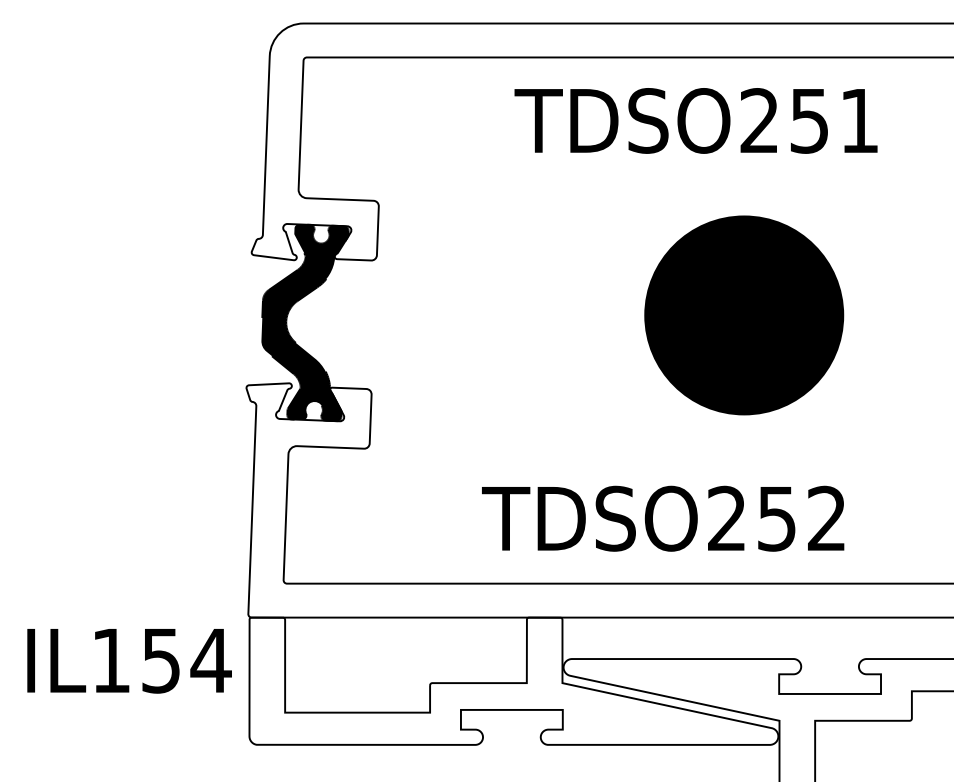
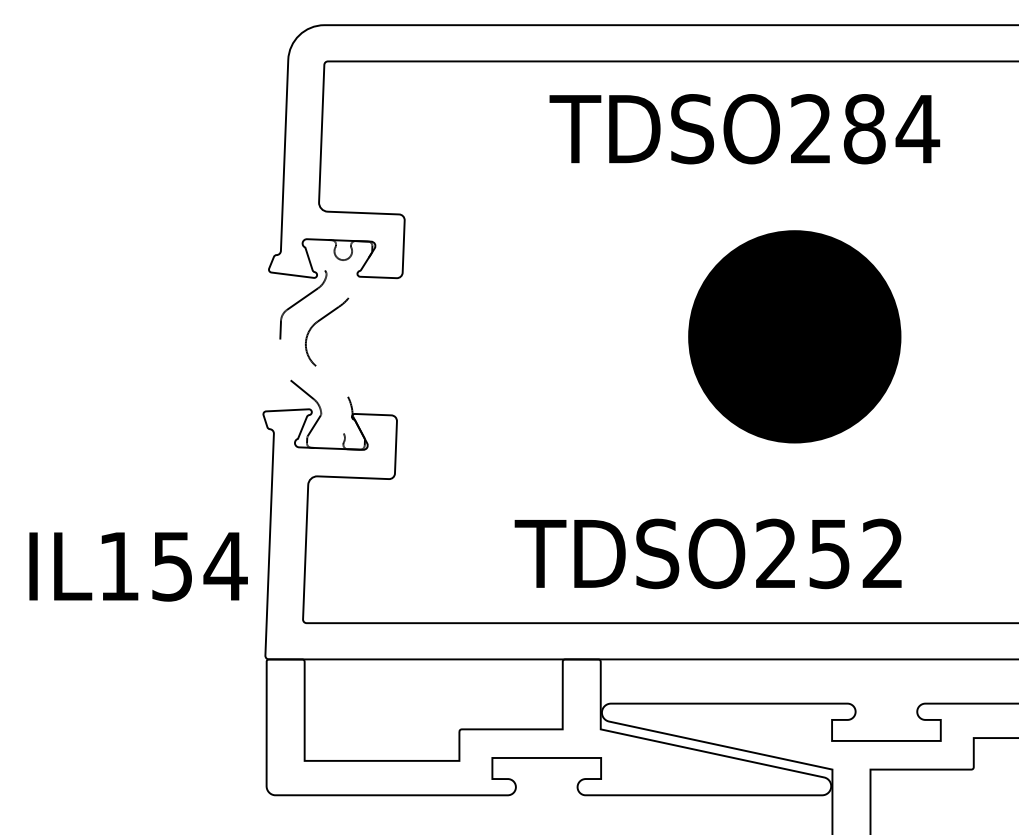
text: (834, 121) -> (891, 129), TDSO251 -> TDSO284
fill: (304, 322) -> (325, 344), removed
text: (129, 660) -> (138, 566), moved

